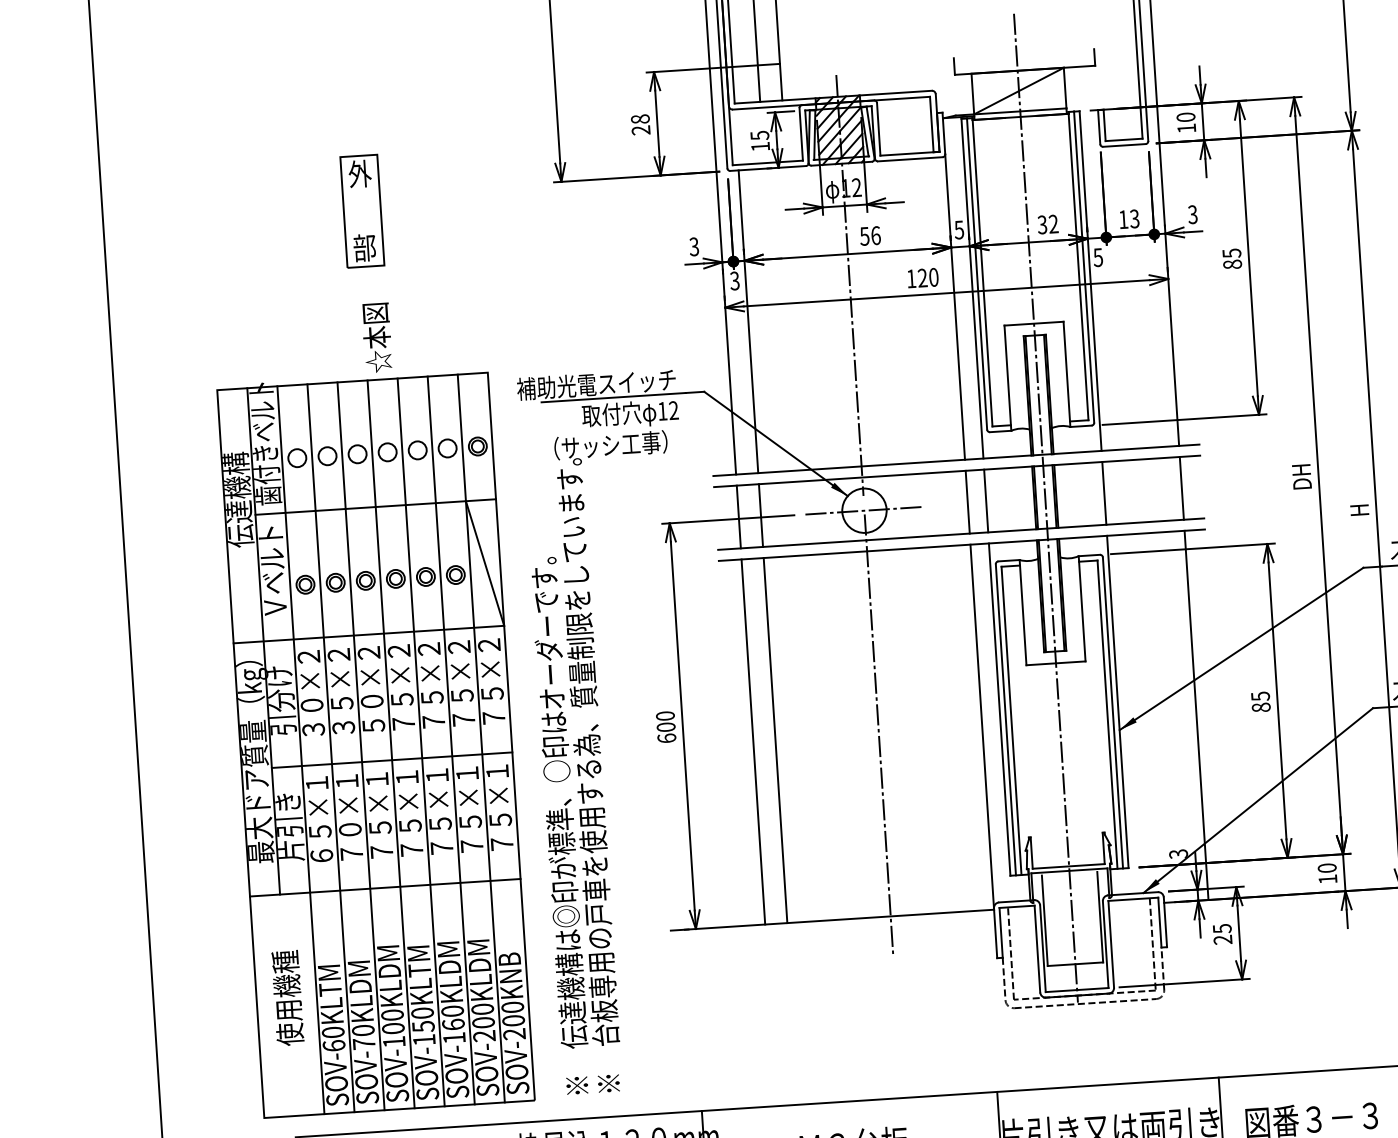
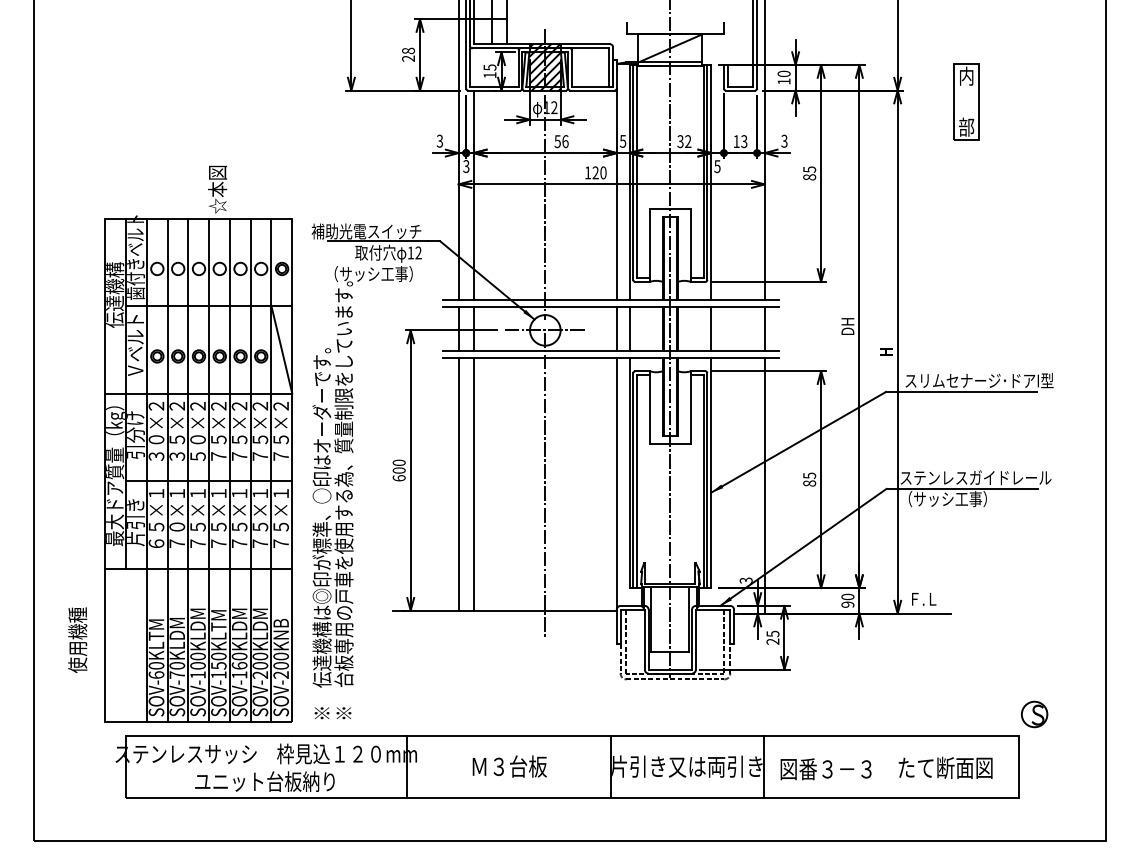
part: (361, 210) -> (212, 101), removed
text: (1327, 879) -> (847, 604), 10 -> 90
text: (287, 997) -> (77, 639), moved

